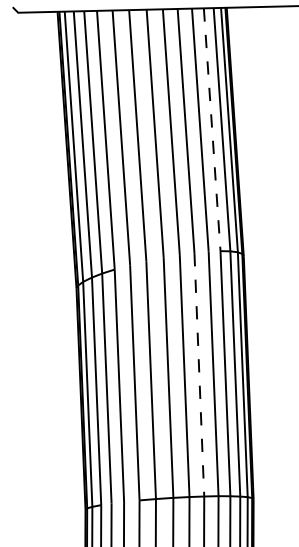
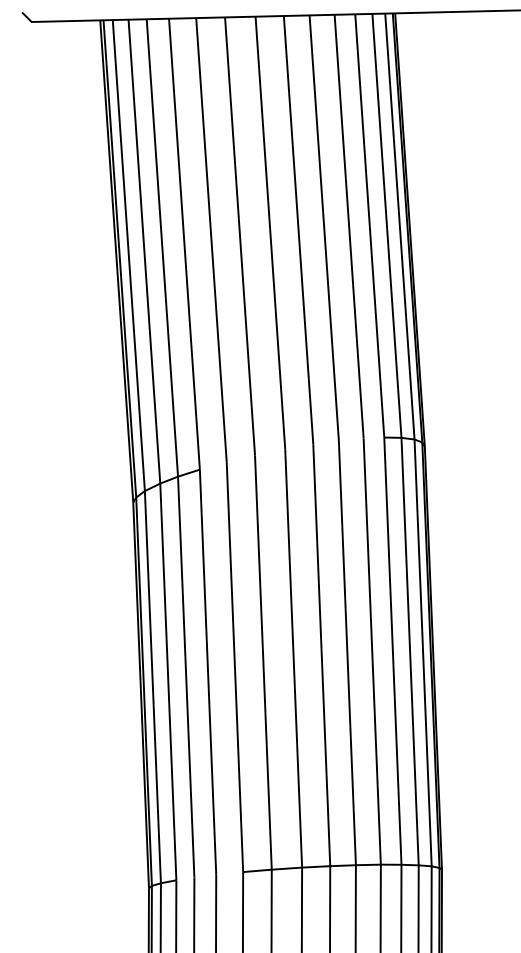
line: (212, 129) -> (370, 225), dashed -> solid
line: (199, 374) -> (347, 652), dashed -> solid

